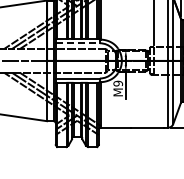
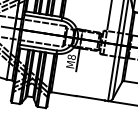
line: (78, 43) -> (43, 18), dashed -> solid
text: (118, 83) -> (72, 57), M9 -> M8

